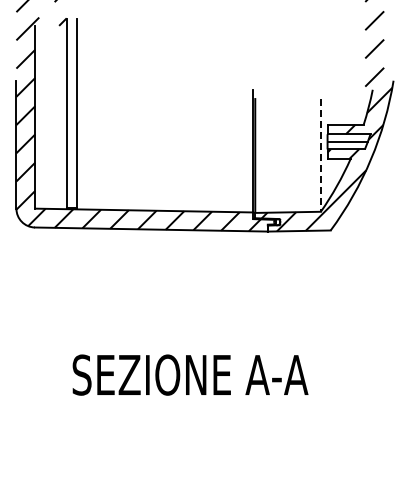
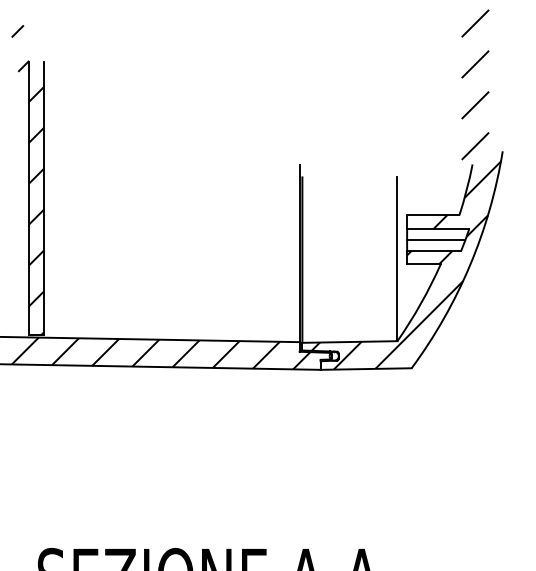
hatch: (71, 121) -> (36, 210), added
line: (320, 155) -> (396, 259), dashed -> solid

